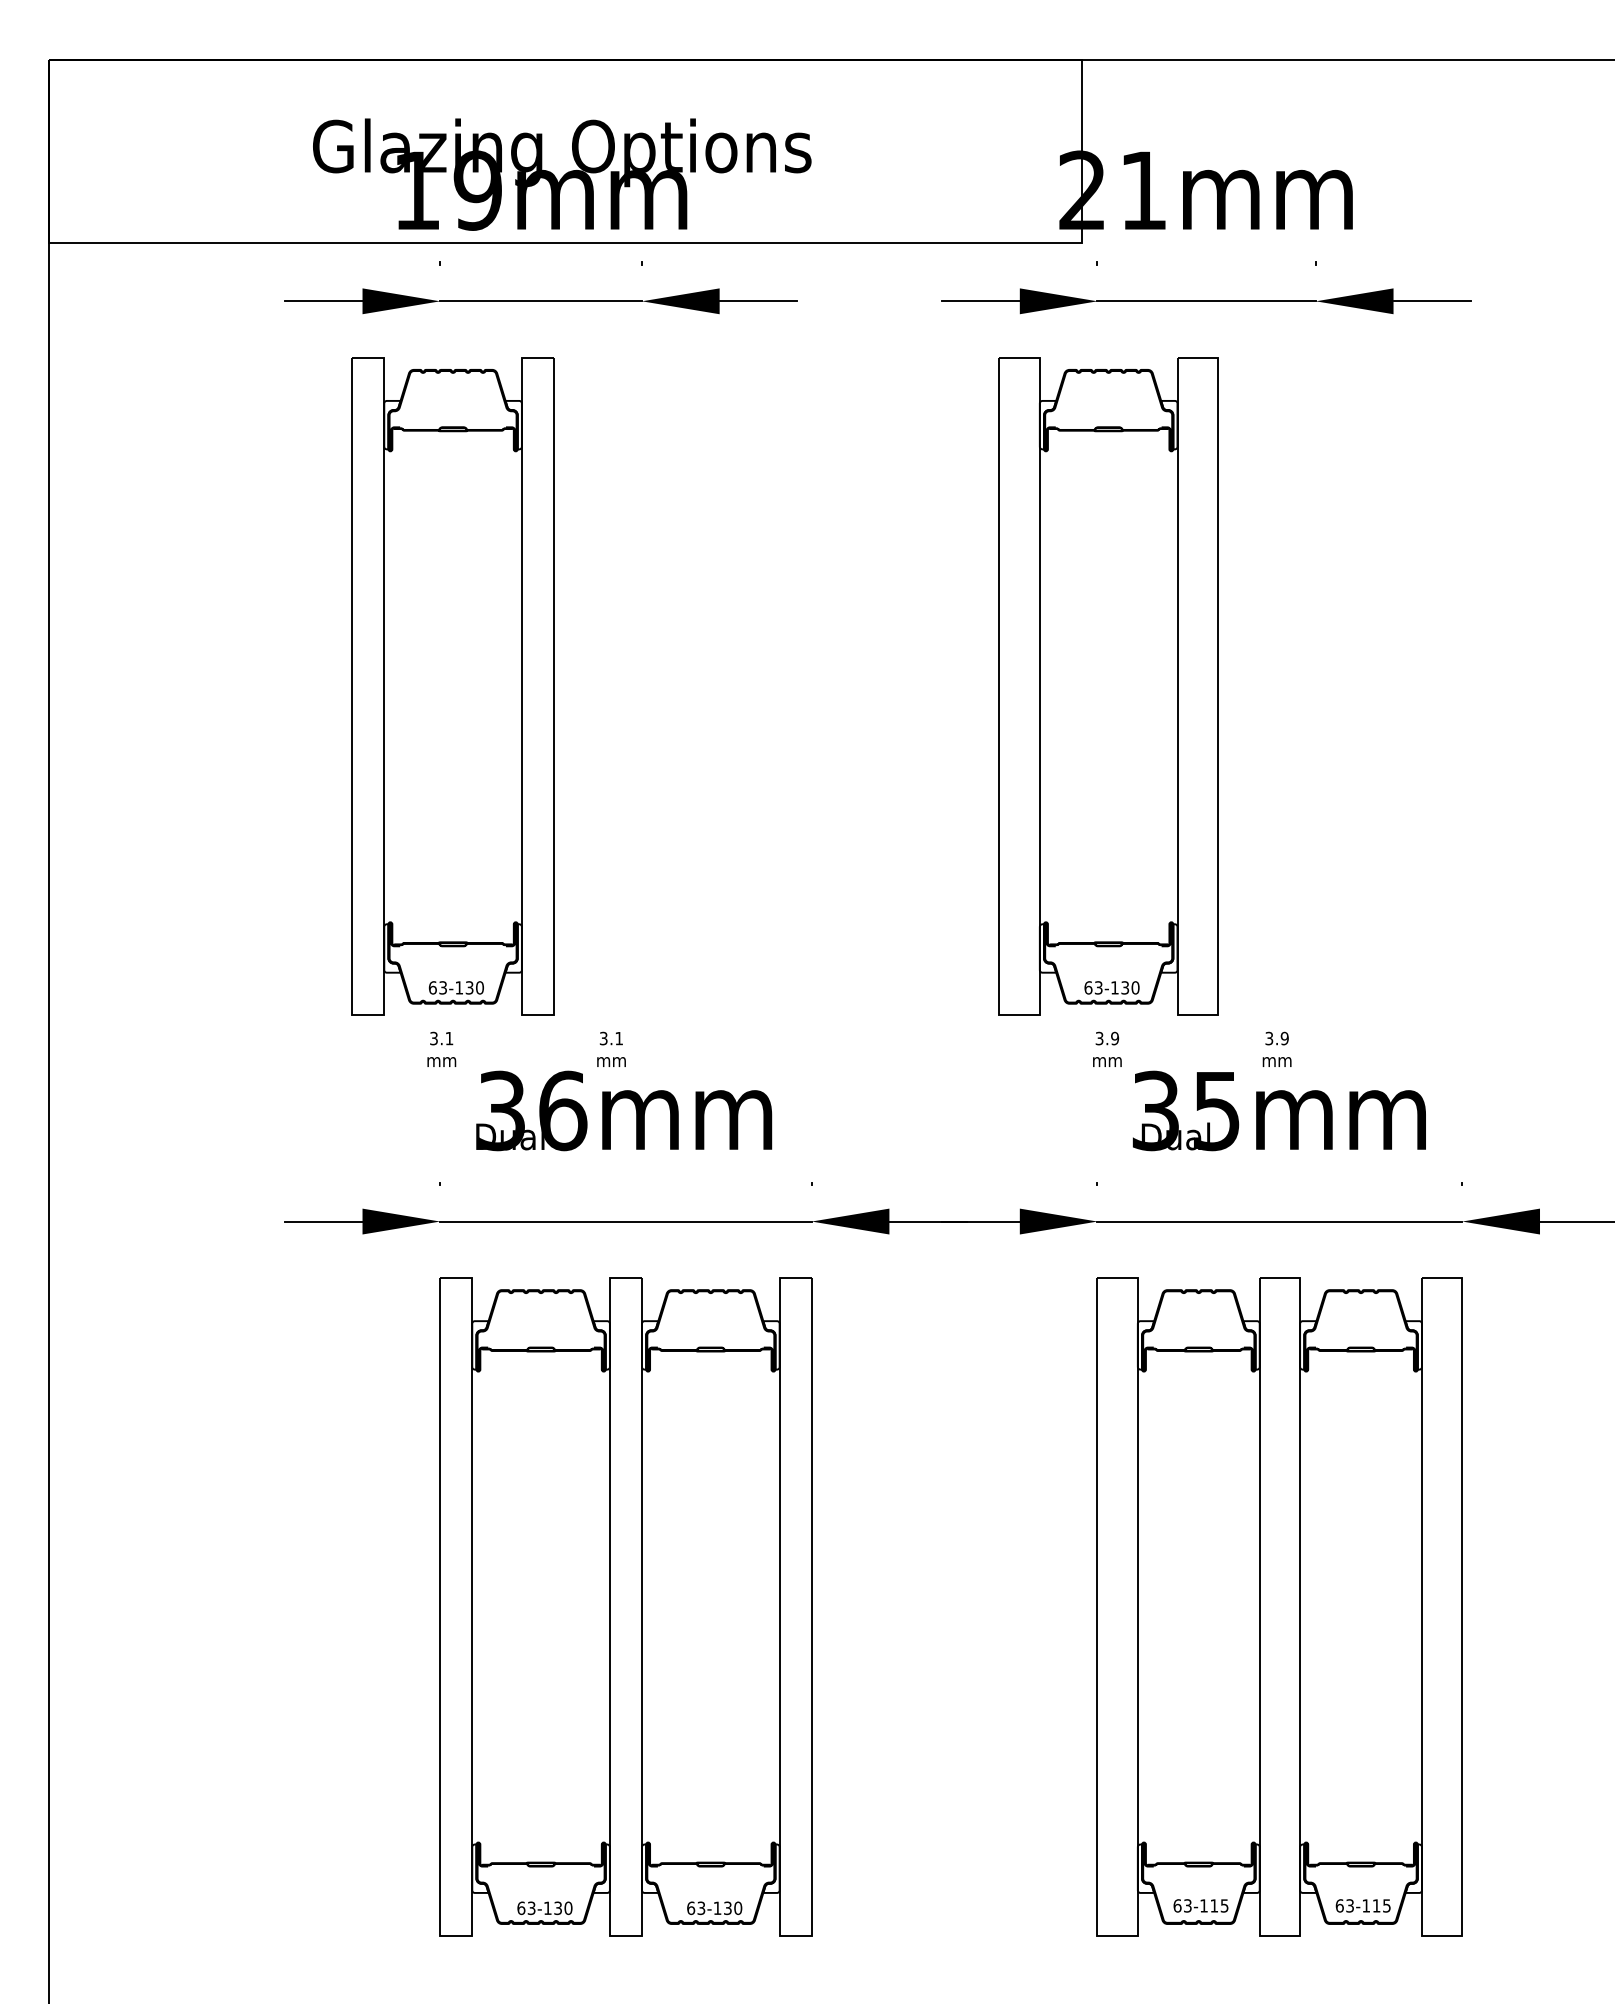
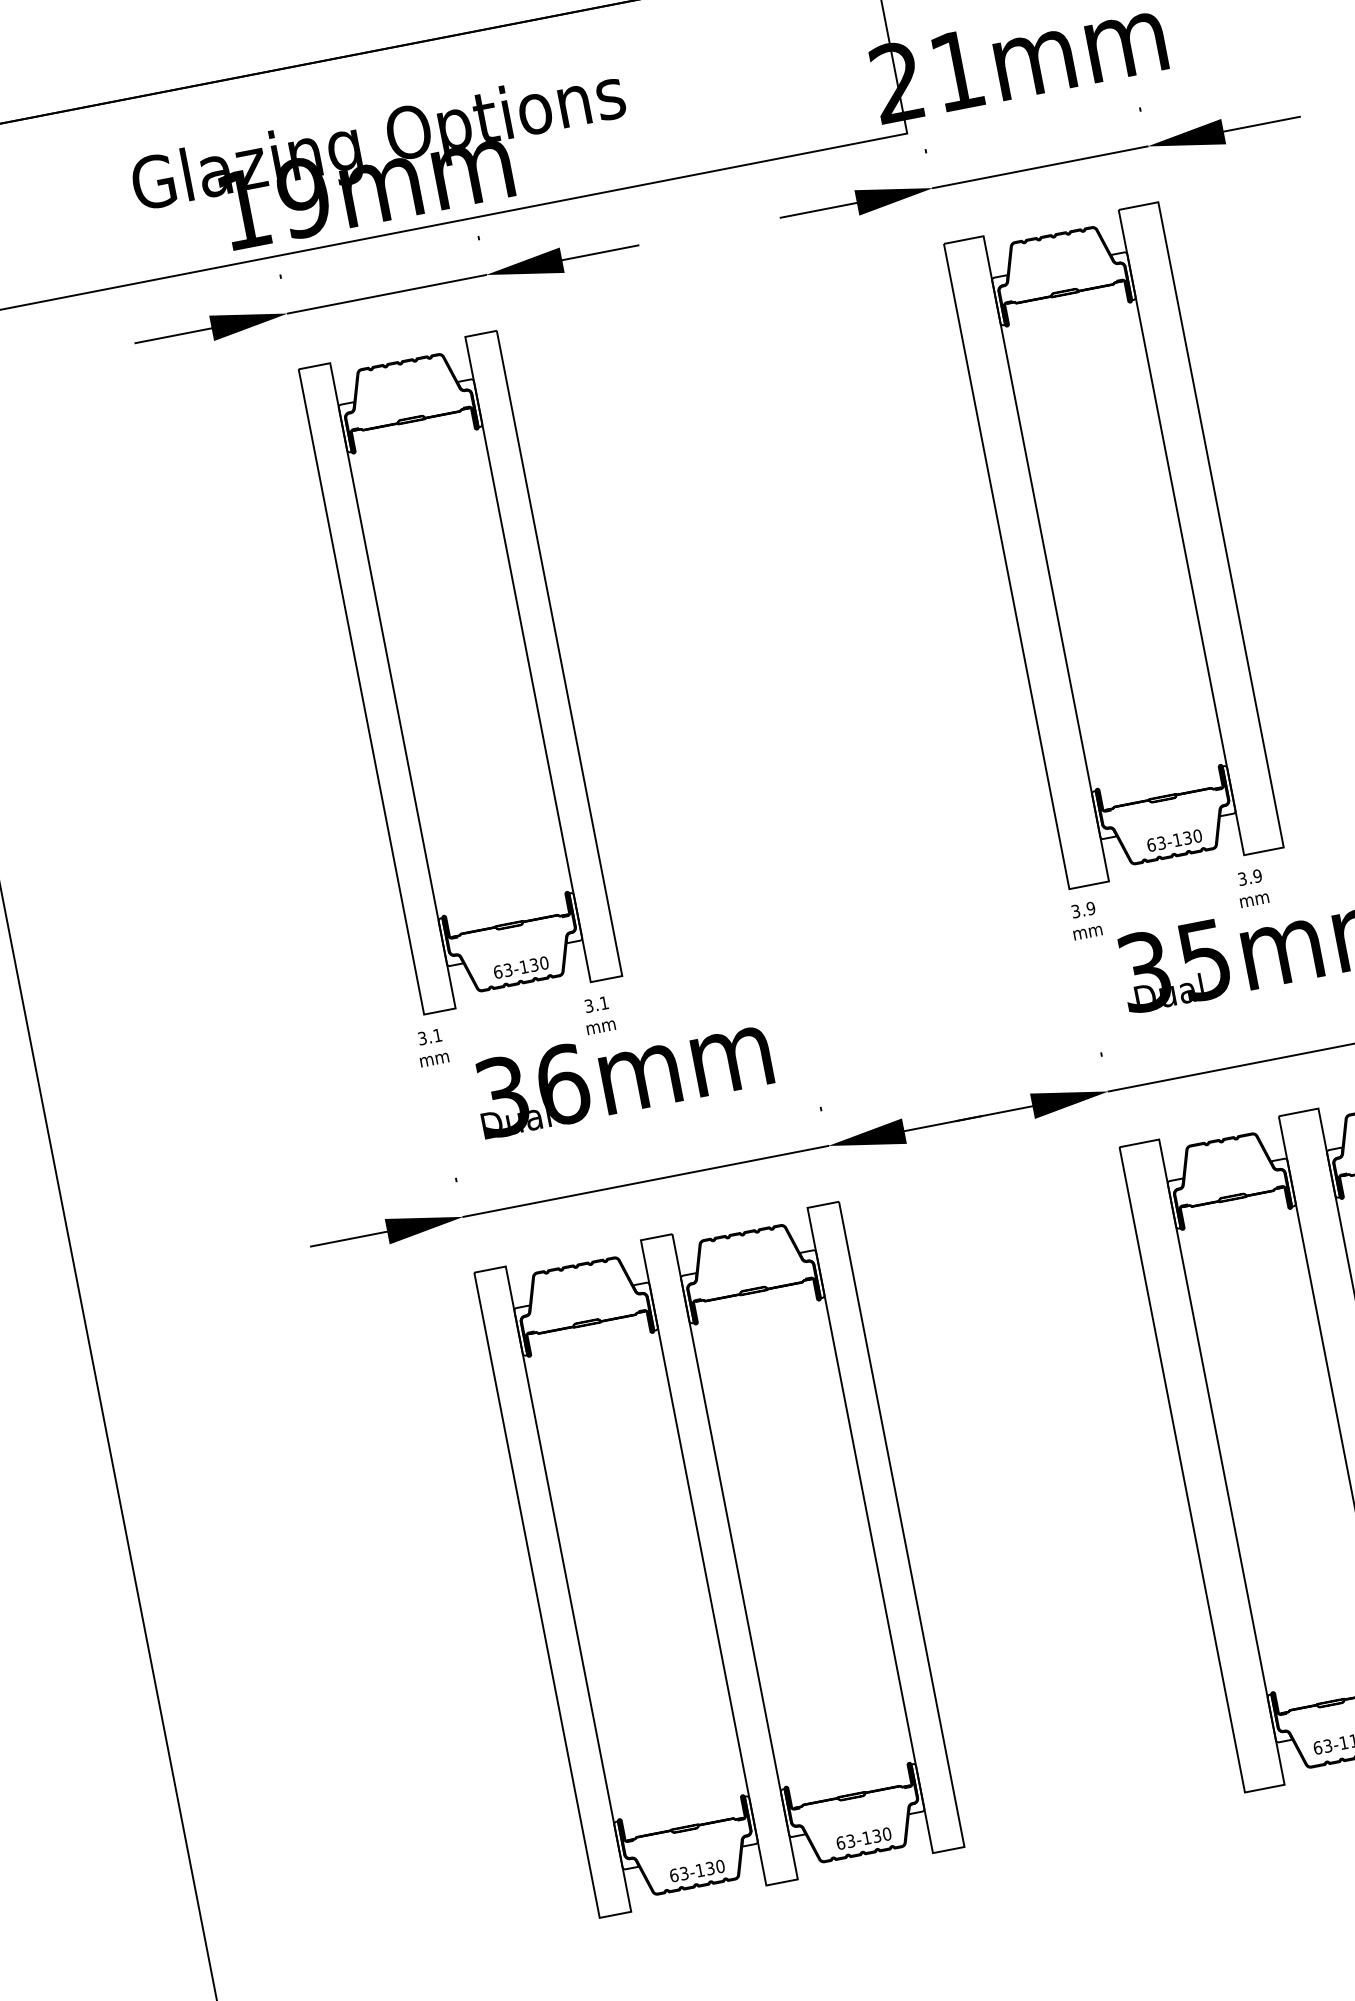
part: (452, 686) -> (459, 672), moved
part: (1108, 686) -> (1113, 545), moved

